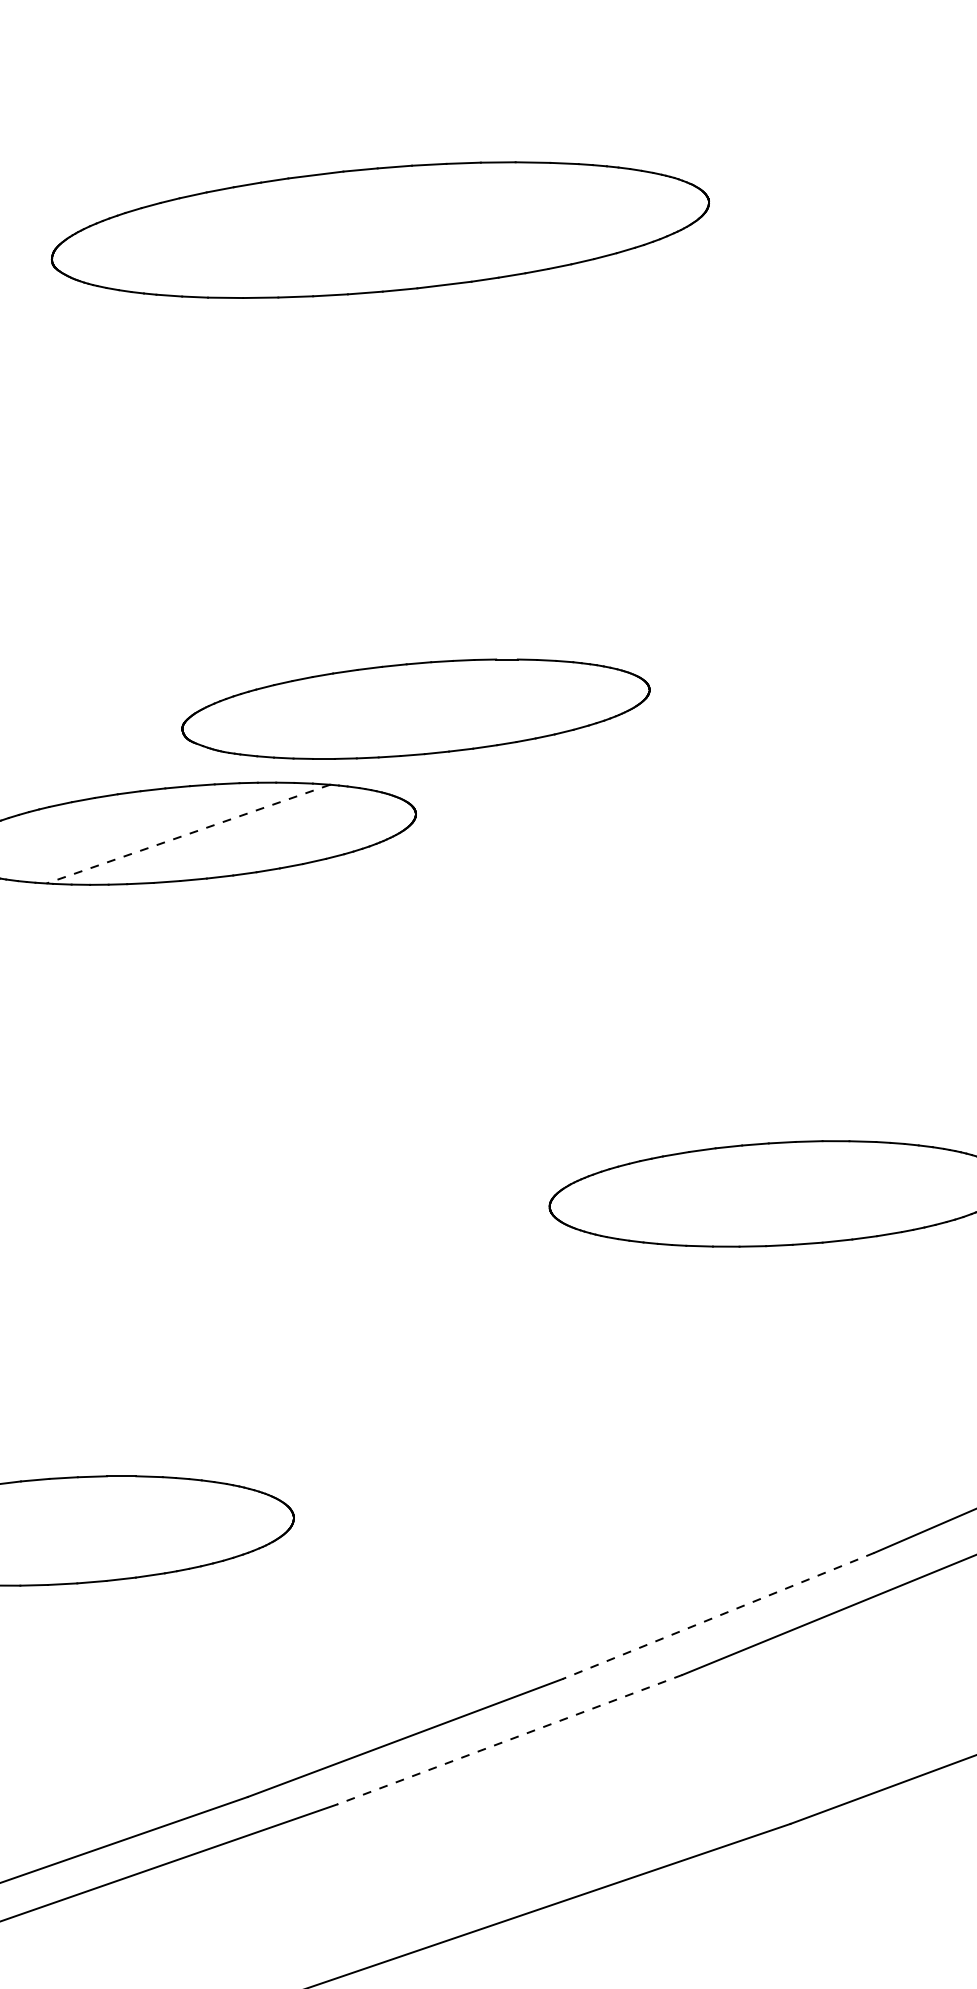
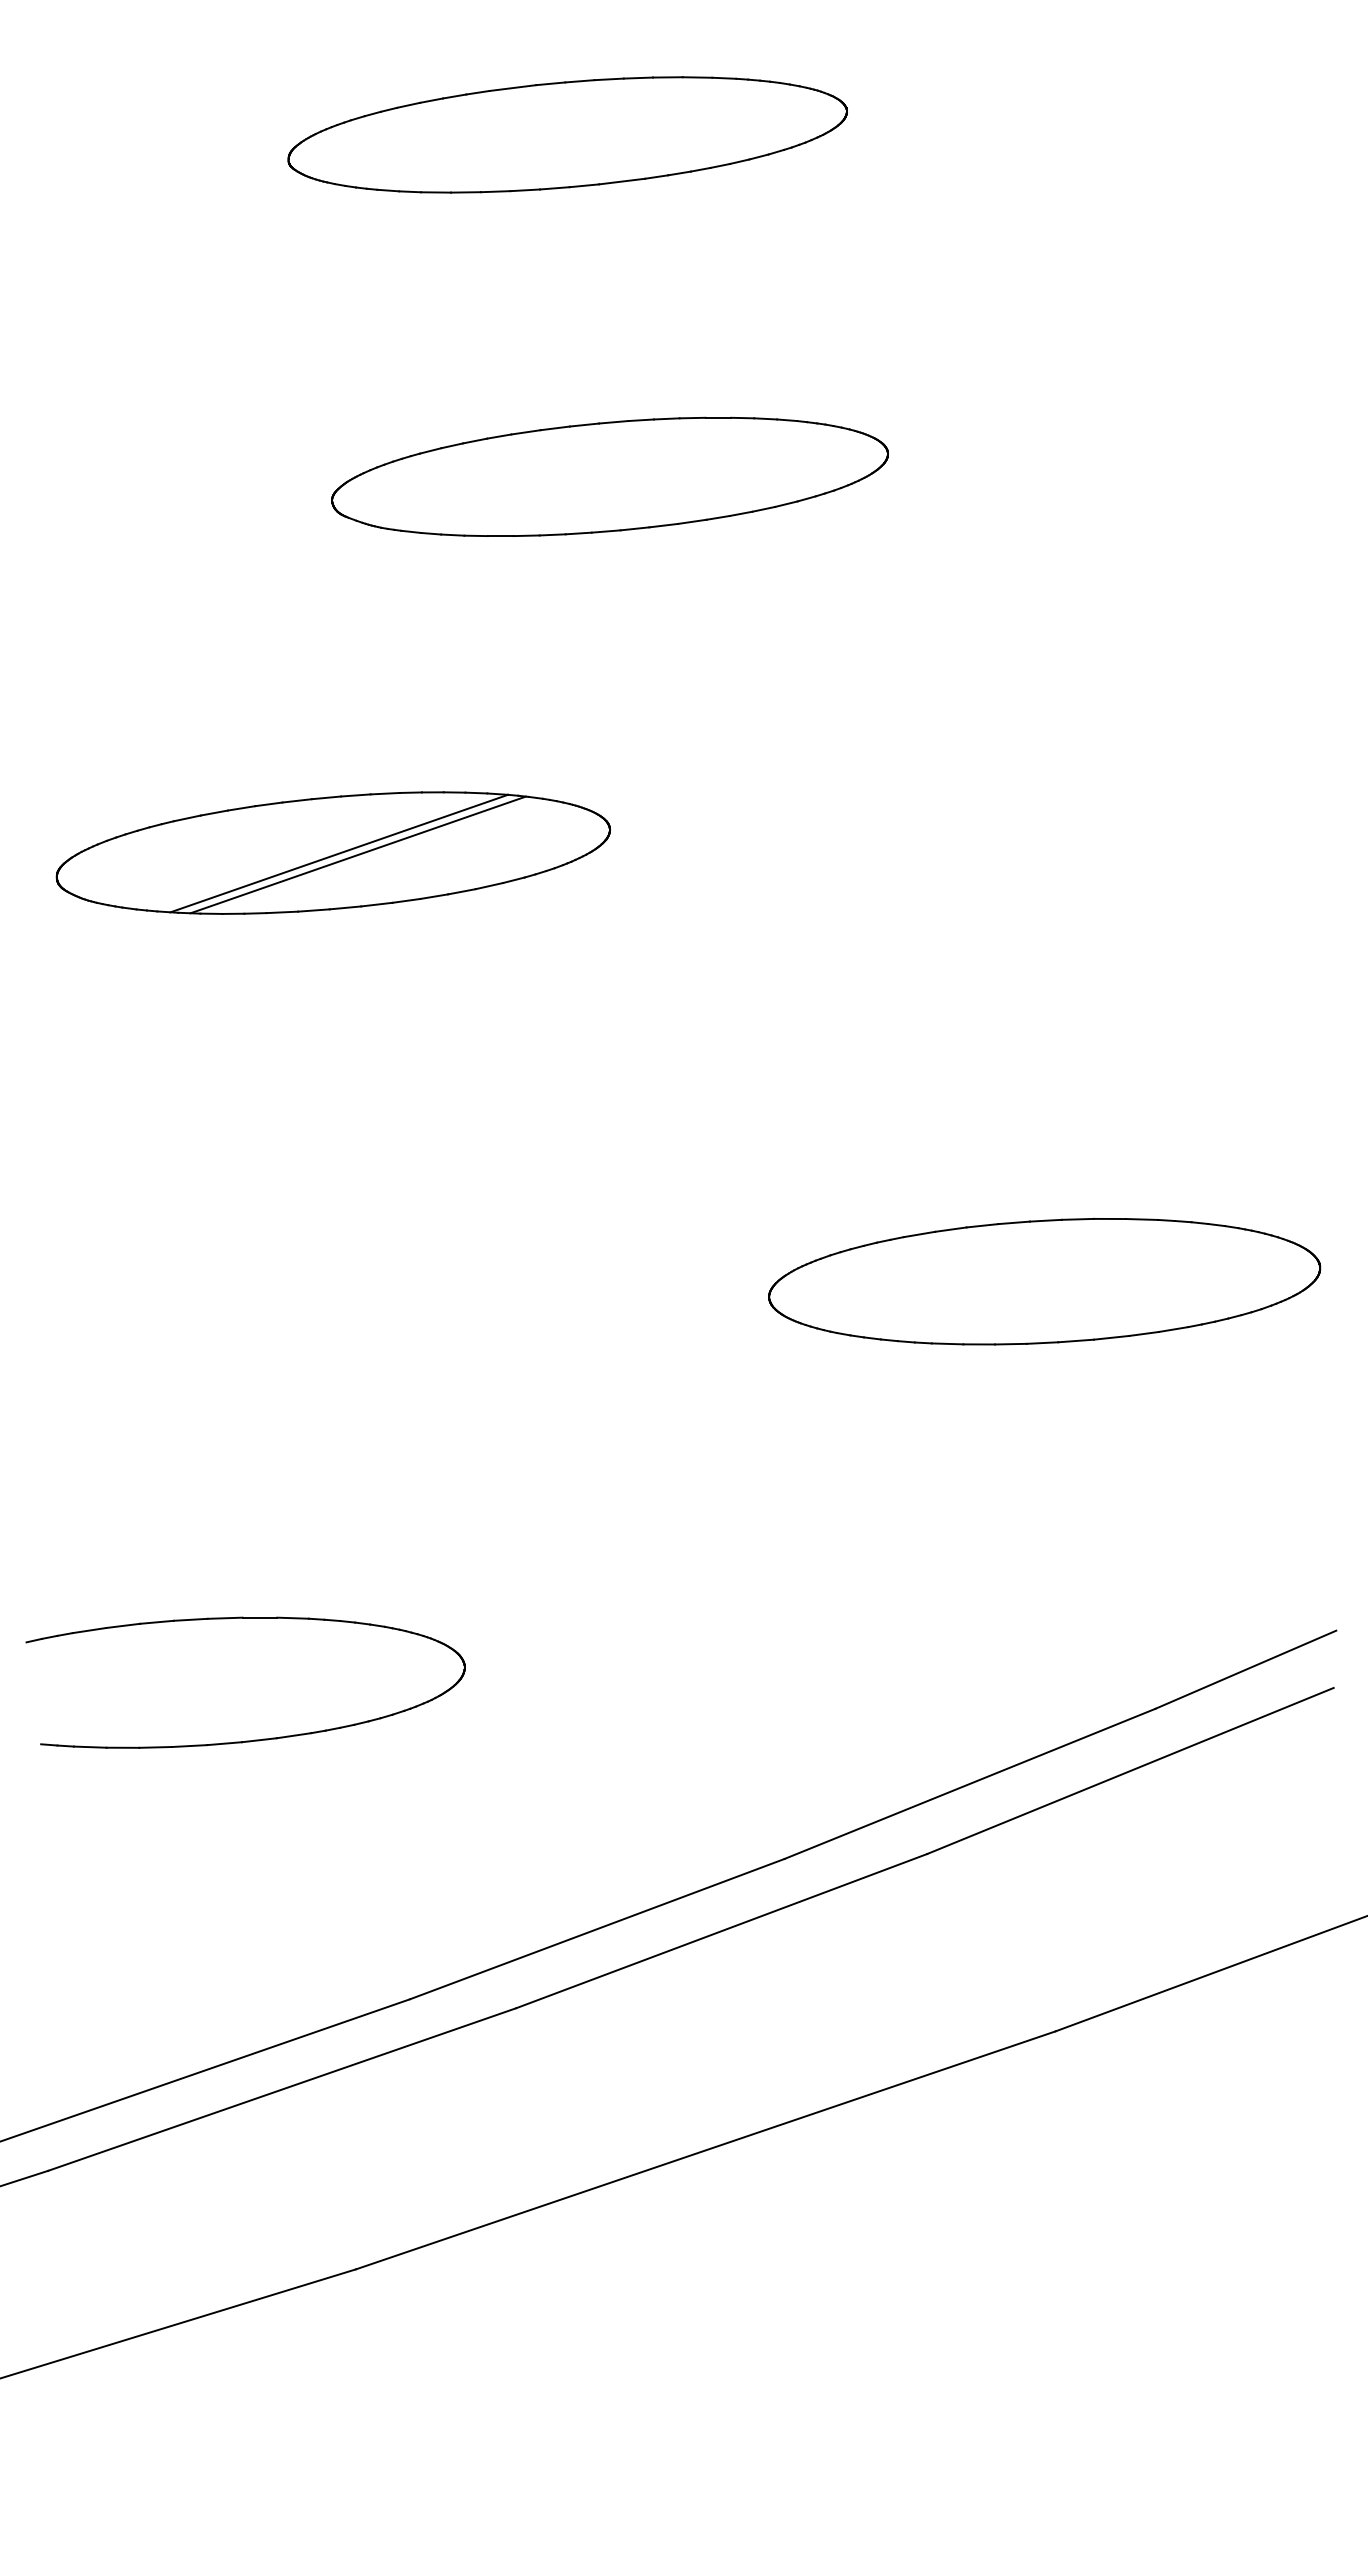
part: (380, 229) -> (567, 134), size x0.71
part: (415, 708) -> (609, 476), moved
line: (188, 834) -> (339, 853), dashed -> solid
line: (203, 834) -> (357, 854), added
line: (718, 1616) -> (969, 1784), dashed -> solid
line: (509, 1740) -> (721, 1931), dashed -> solid

